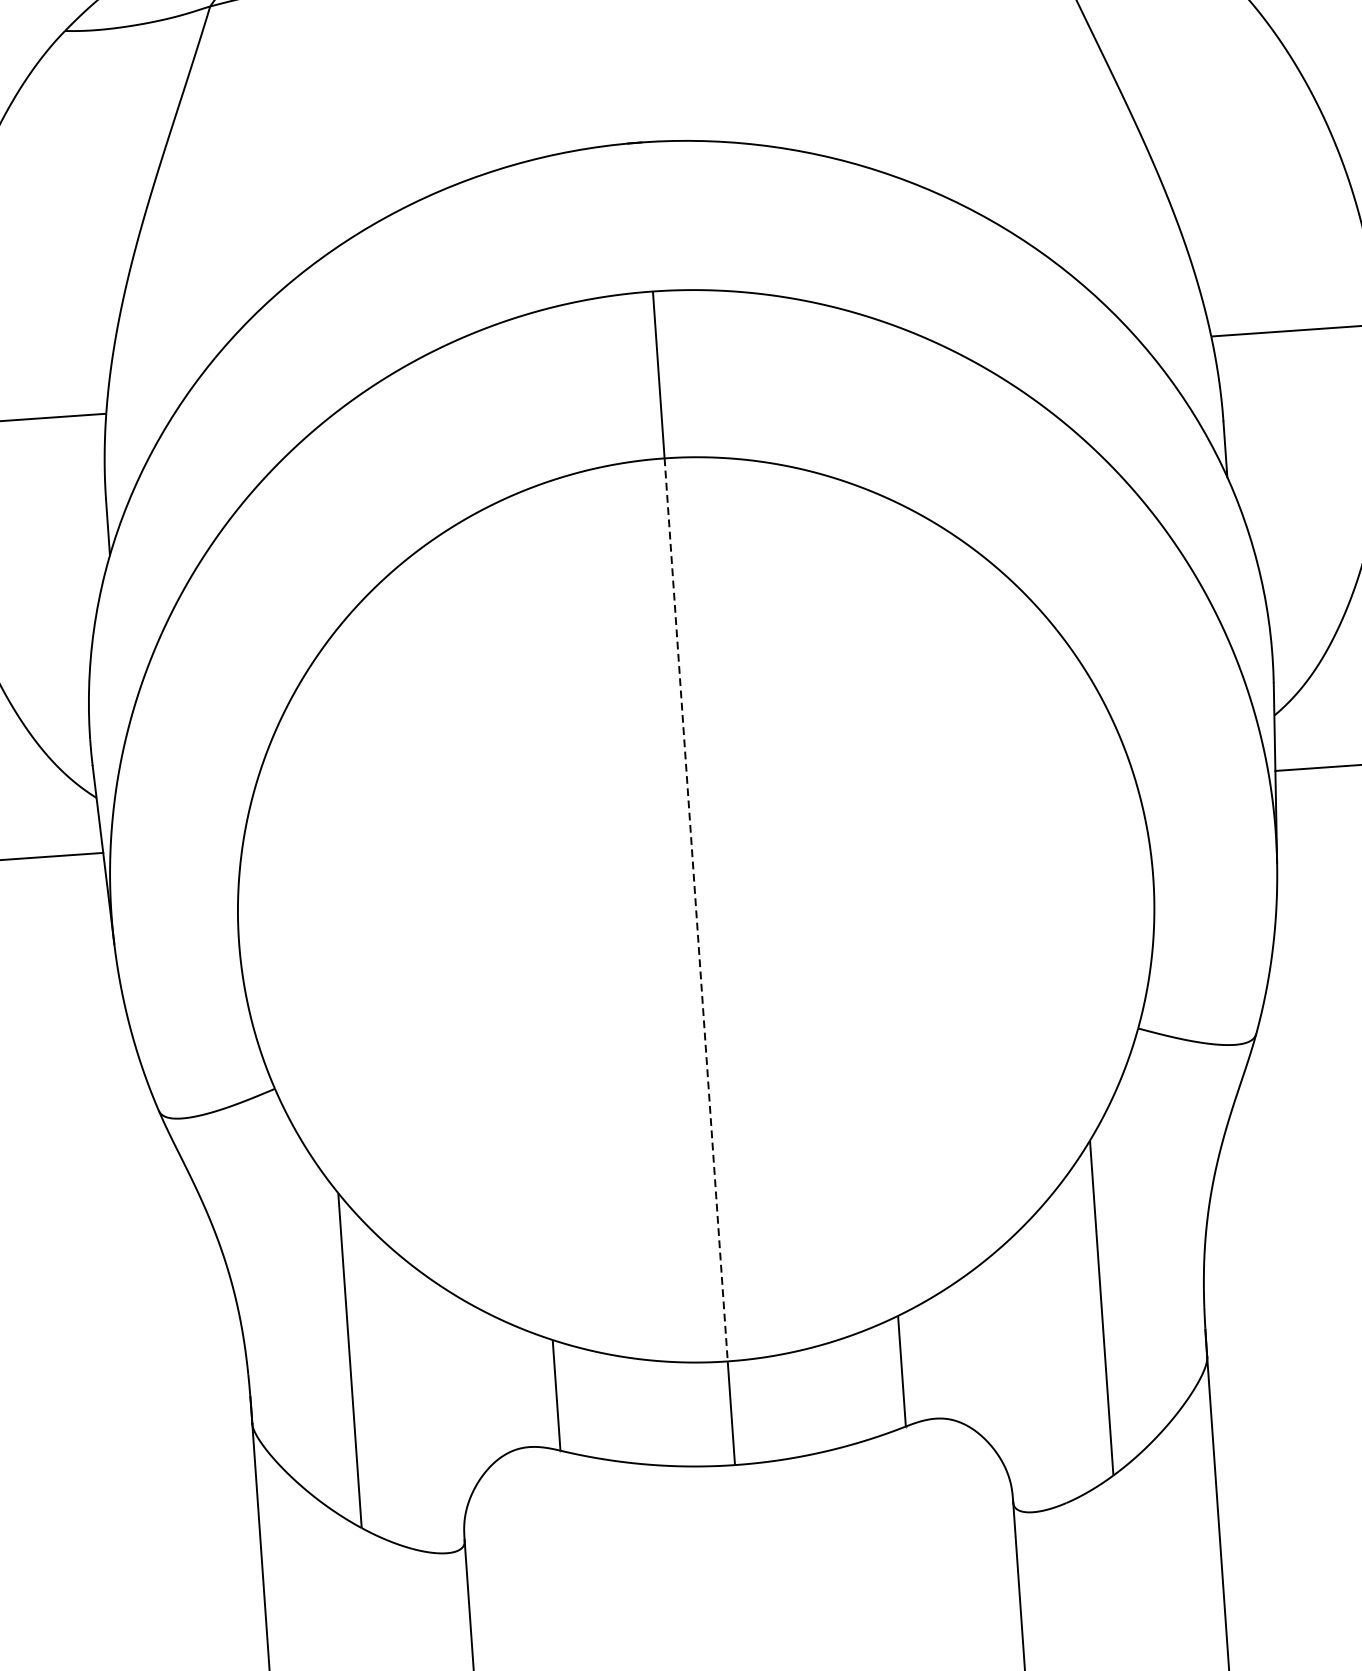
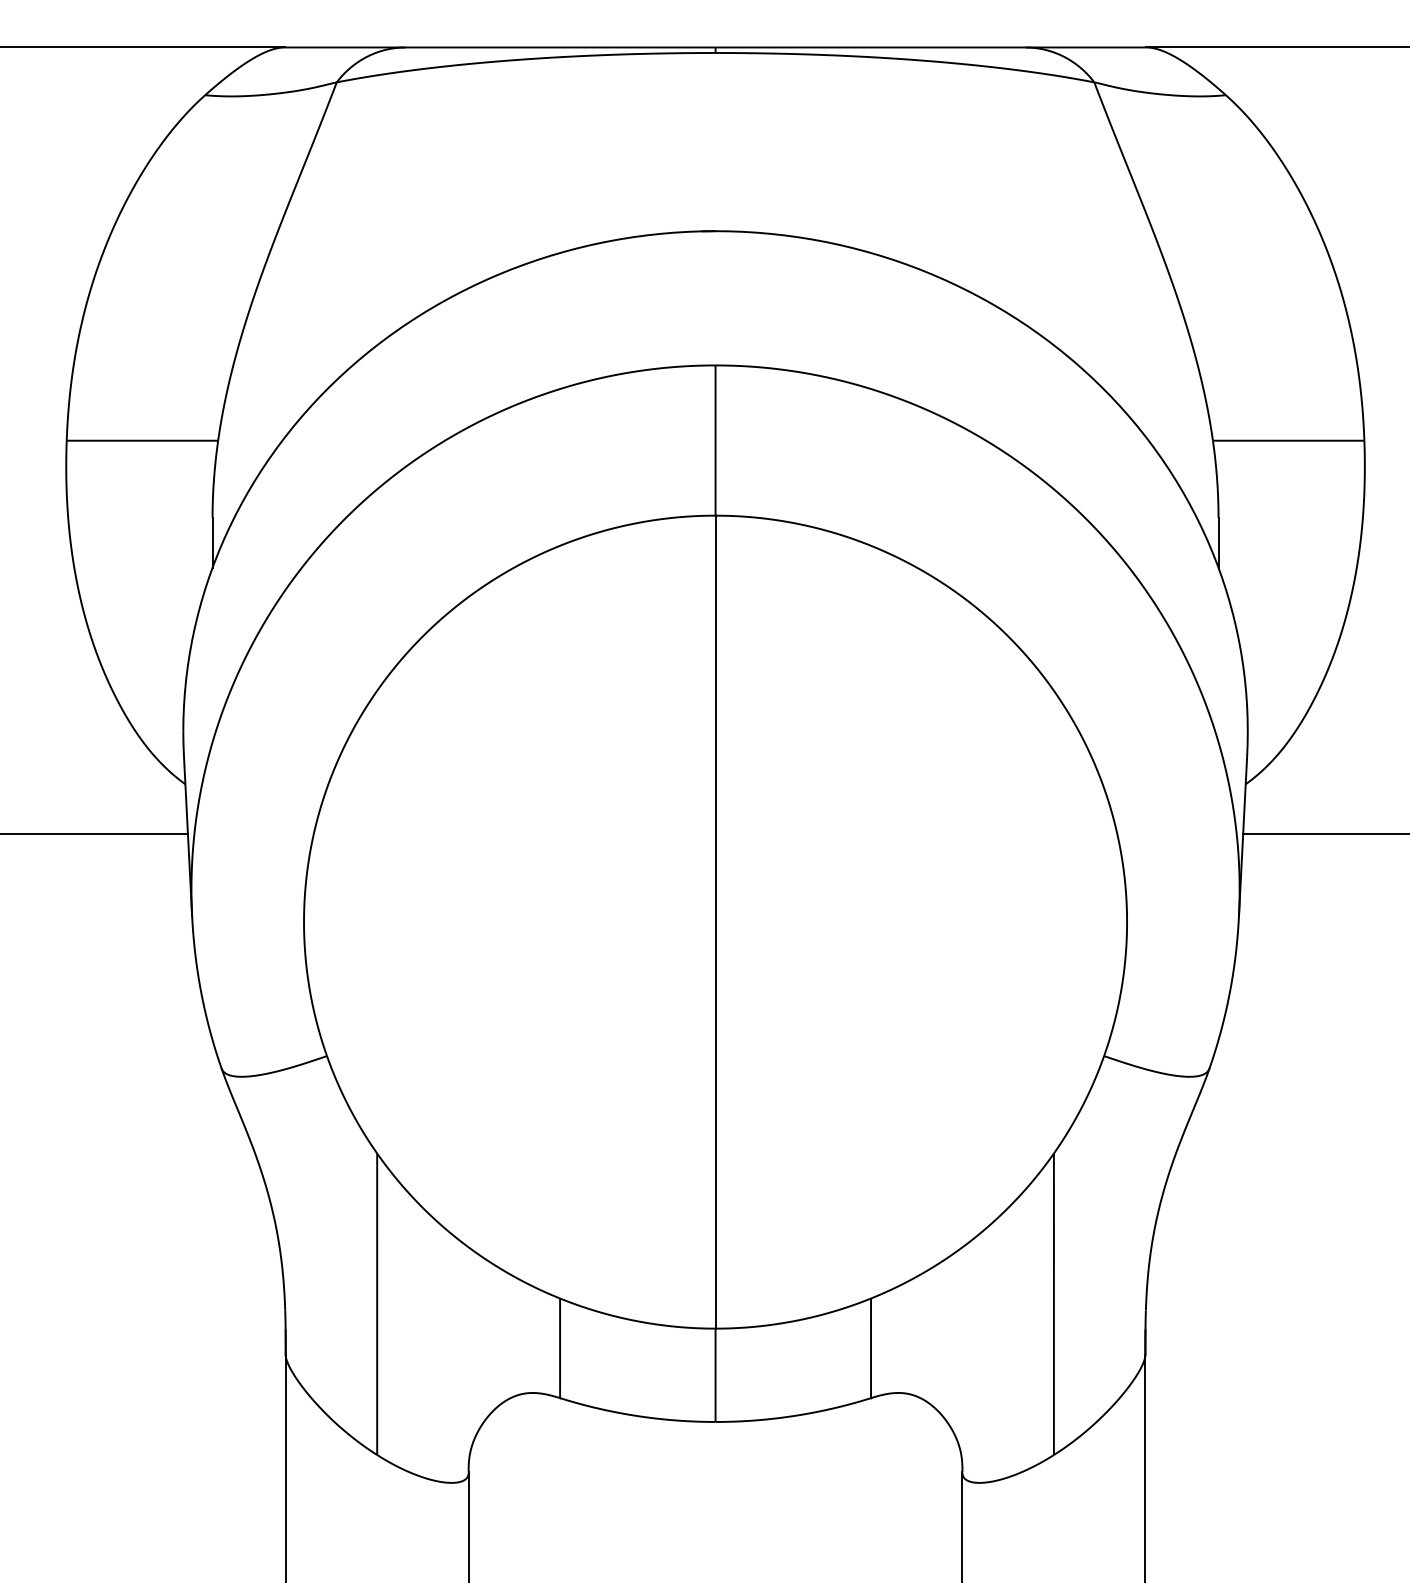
line: (696, 910) -> (715, 922), dashed -> solid

